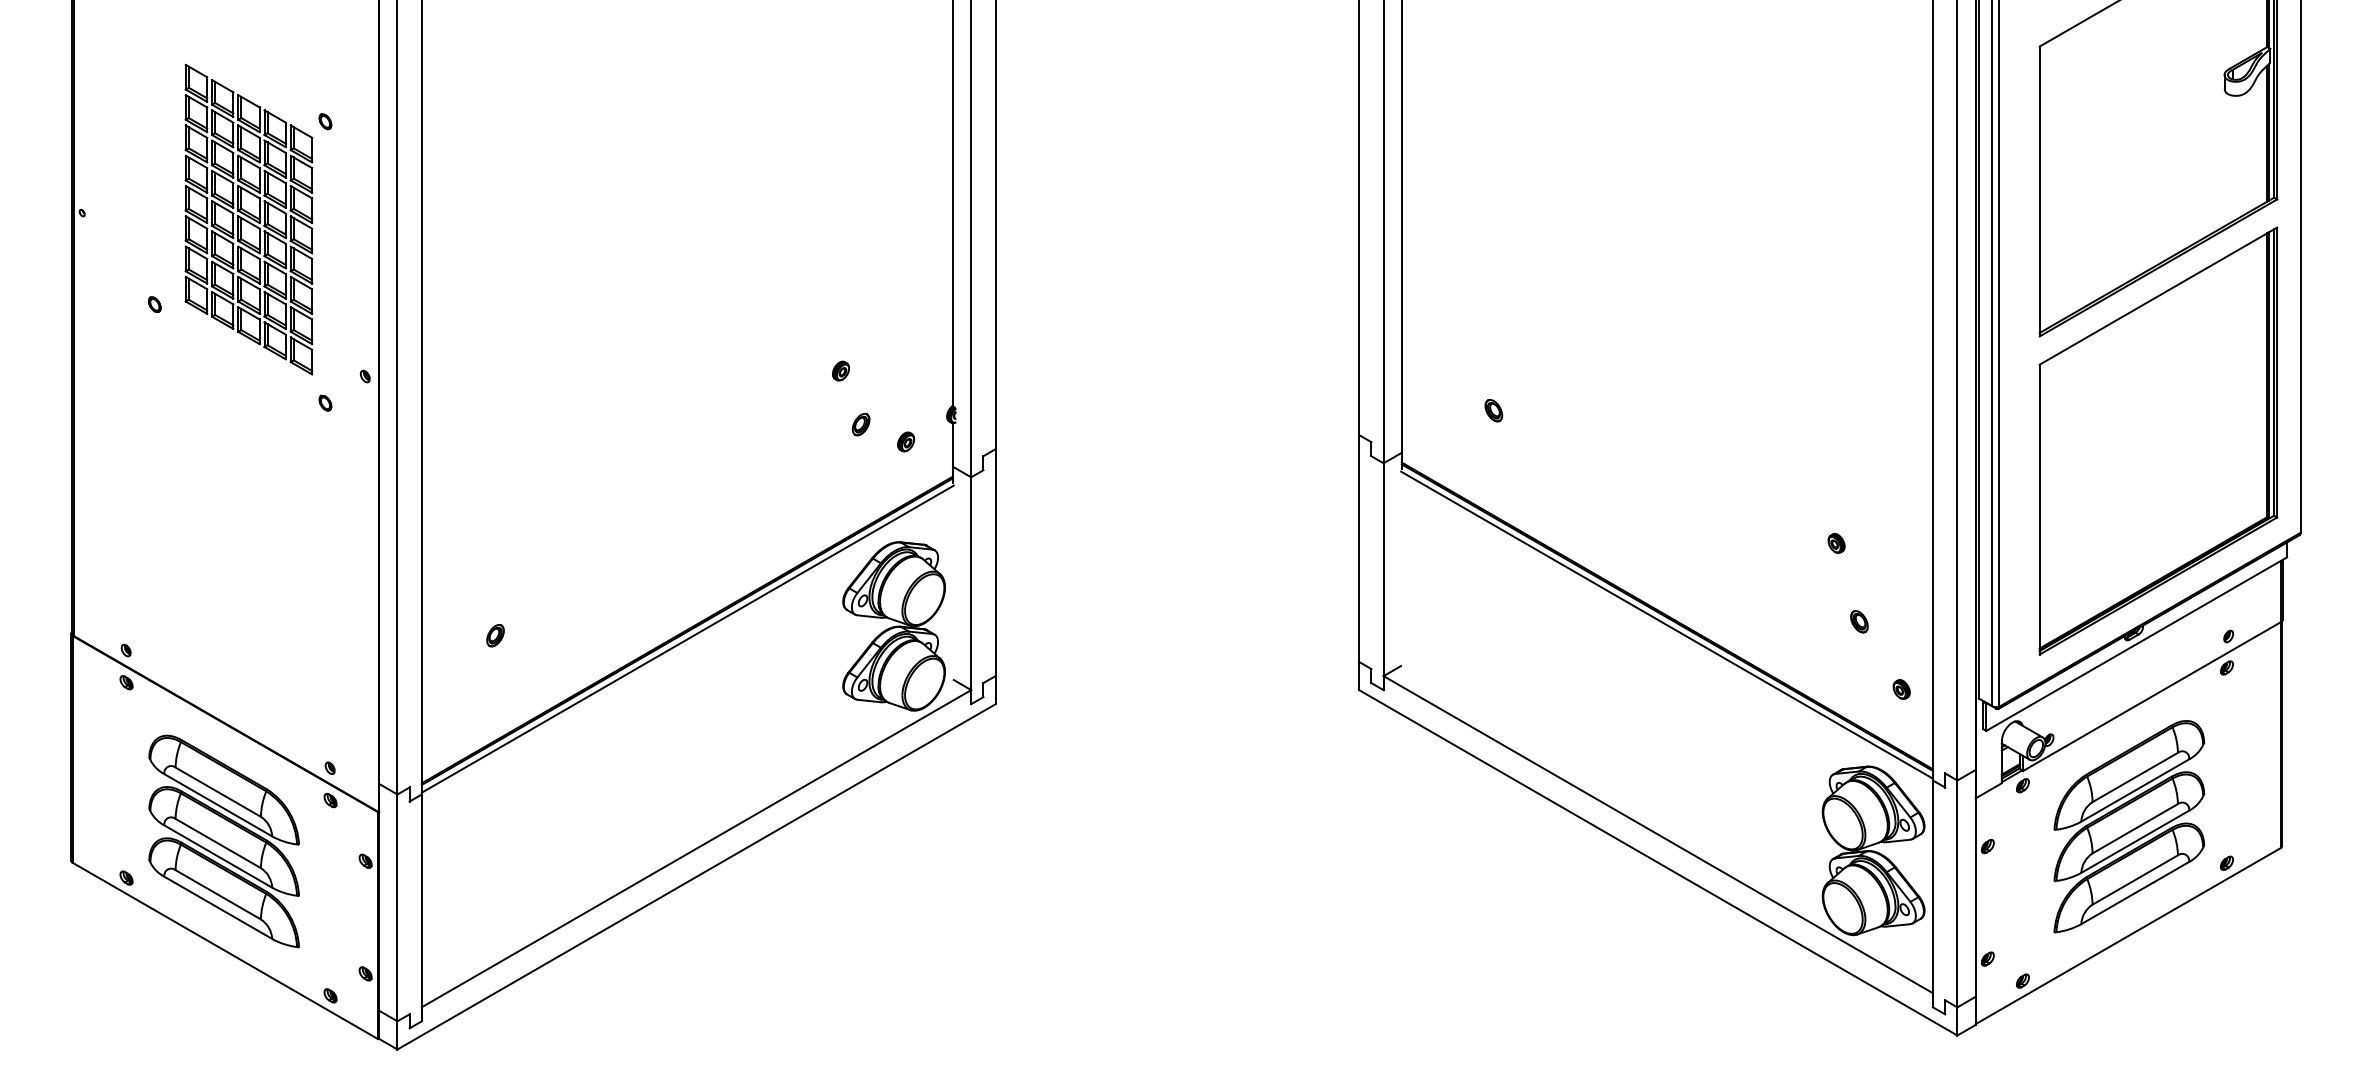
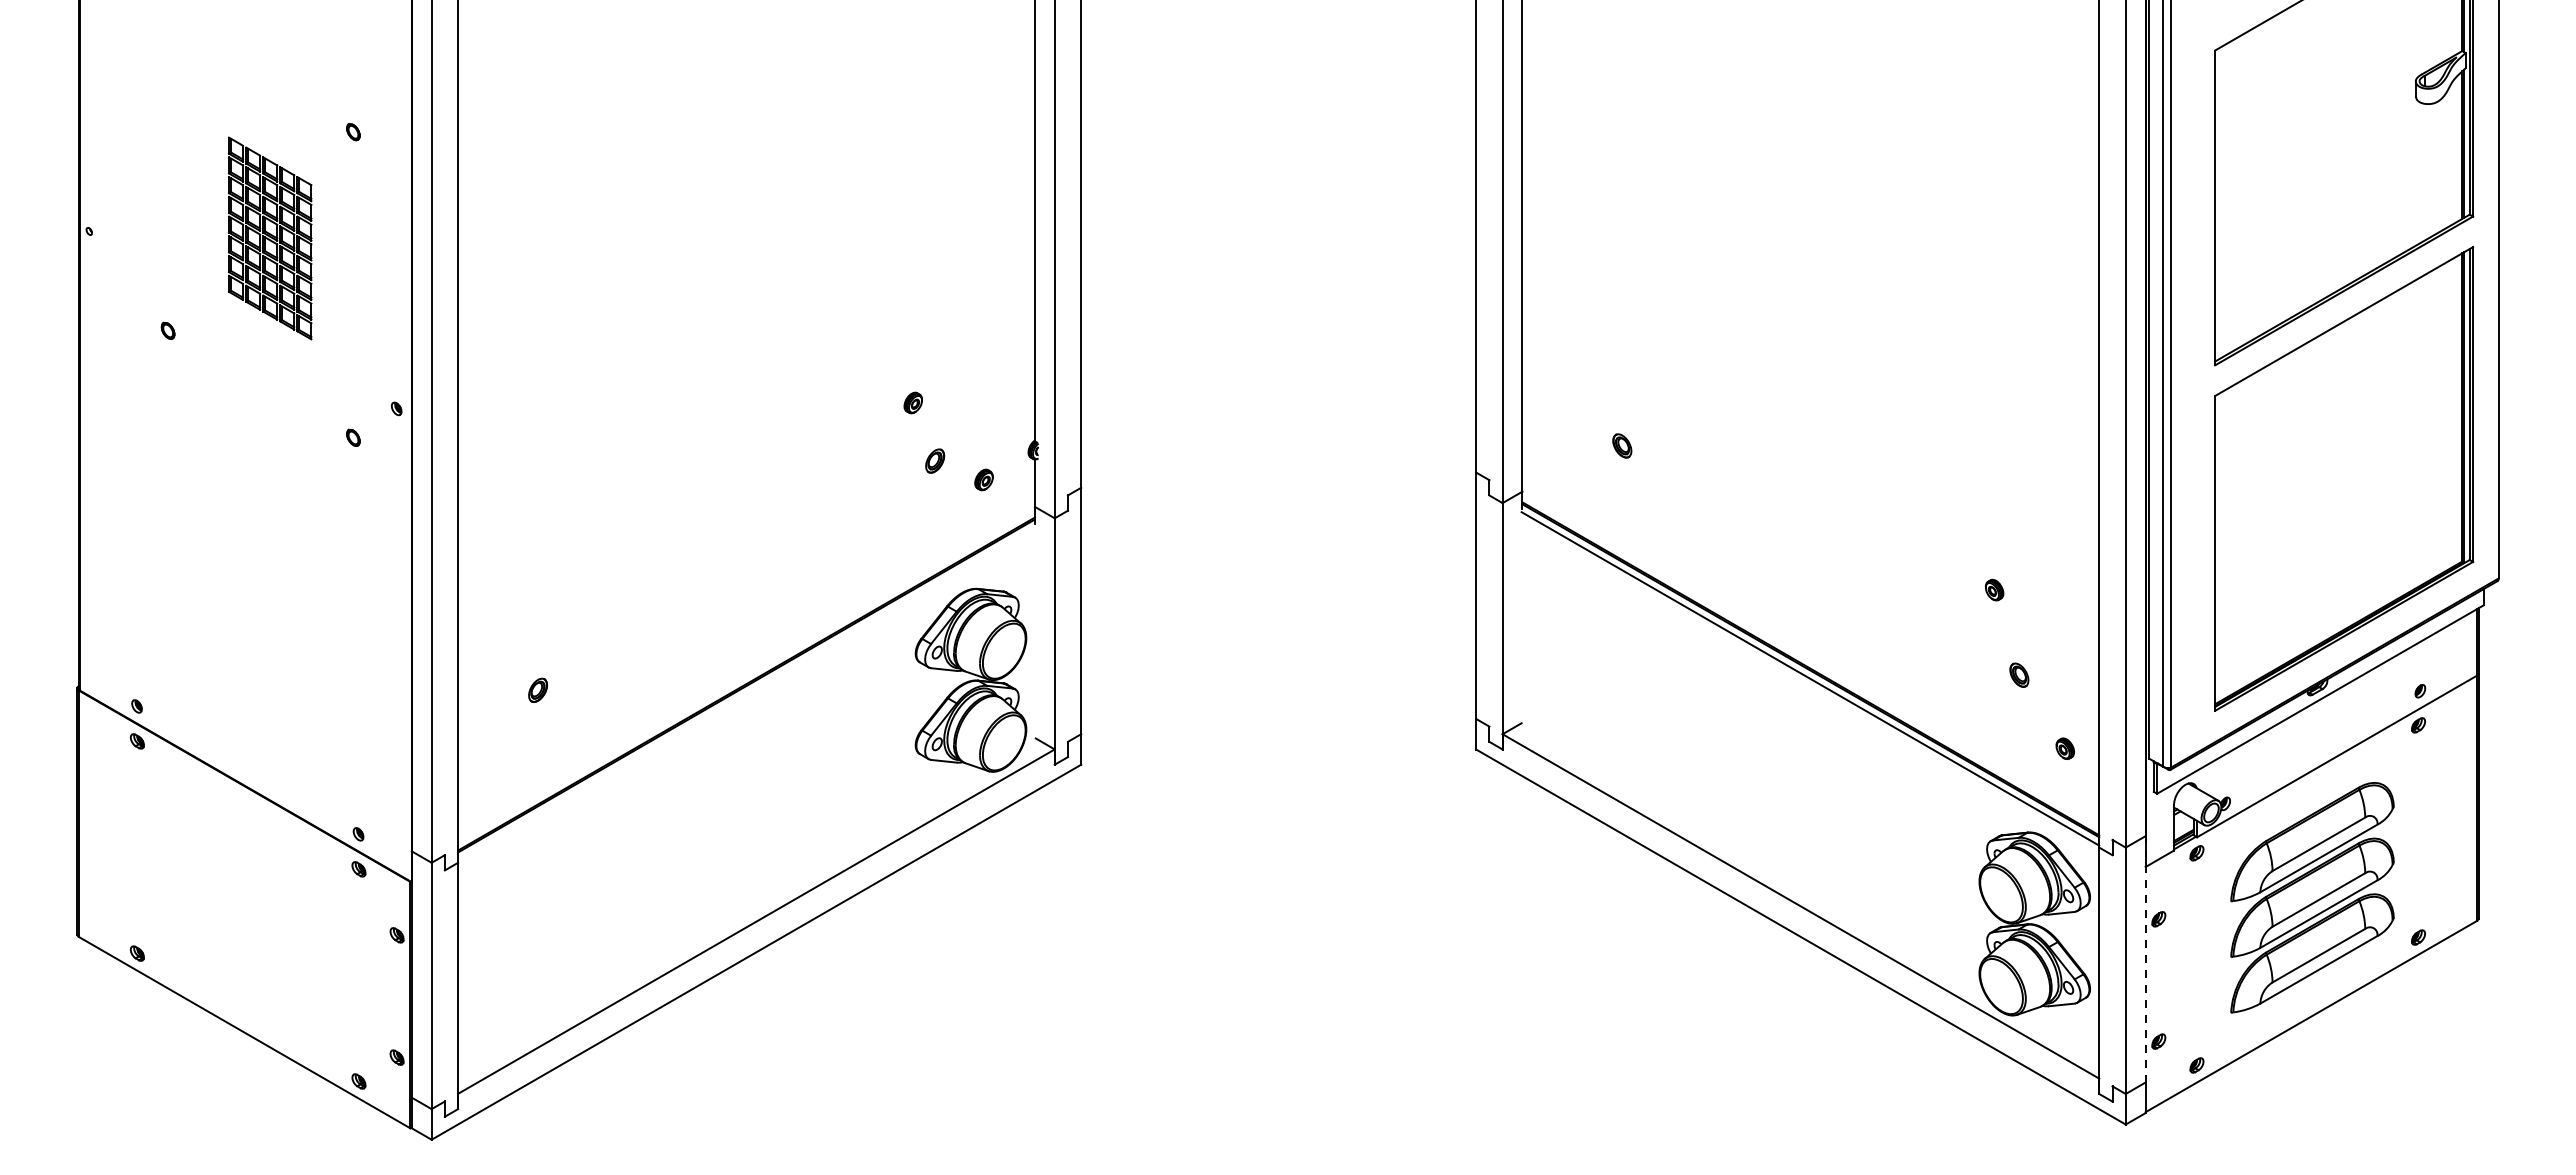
part: (248, 219) -> (269, 238), size x0.6
line: (687, 638) -> (746, 693), removed
part: (224, 841) -> (243, 913), removed
line: (1975, 882) -> (2145, 958), solid -> dashed

